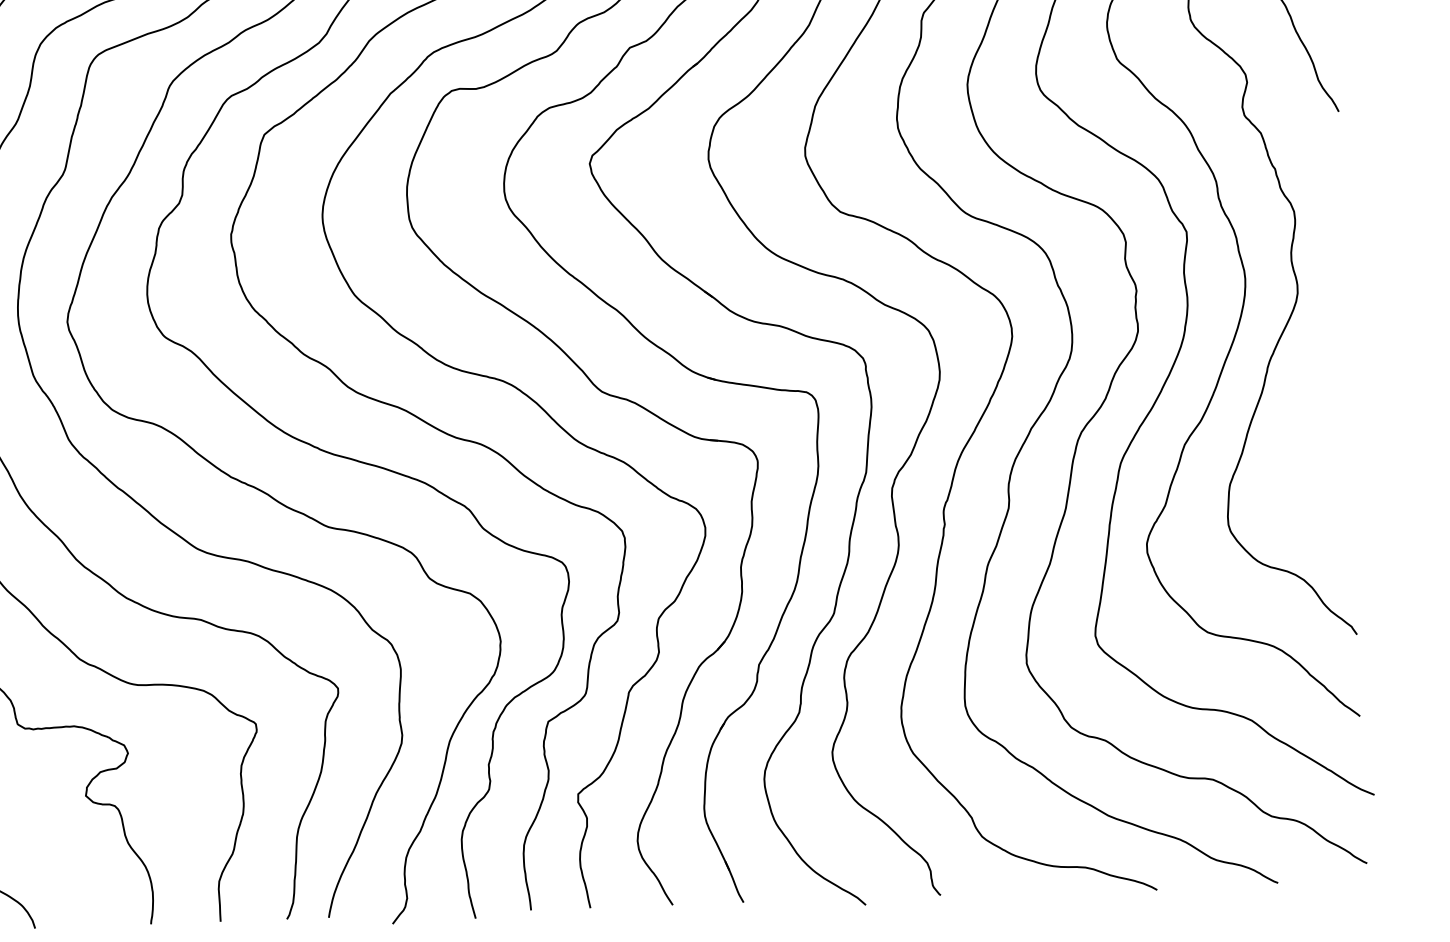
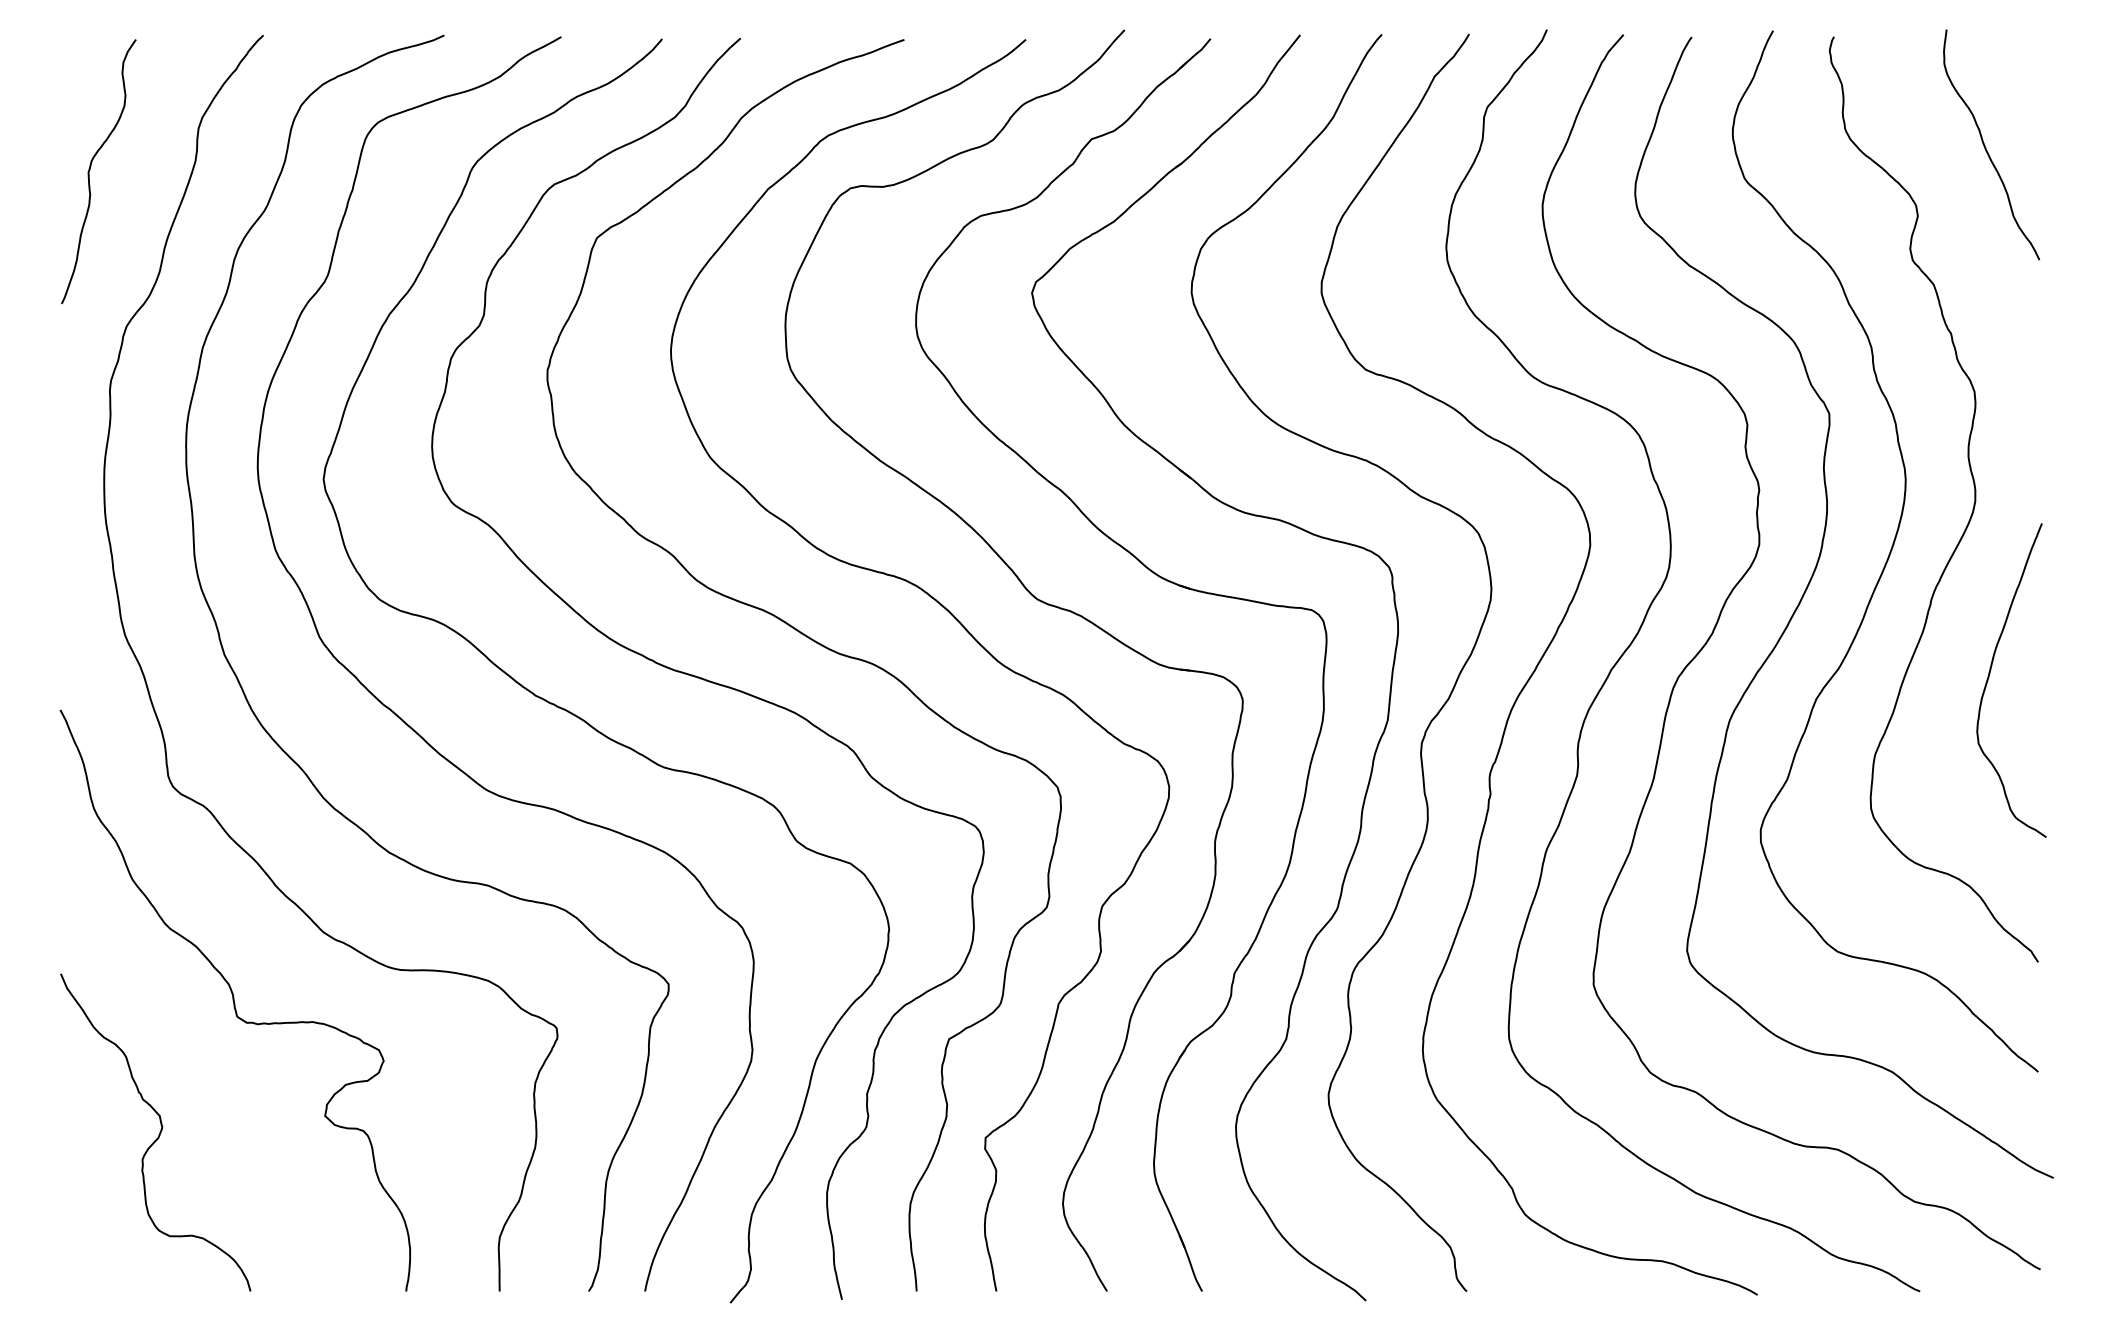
curve: (1313, 421) -> (1990, 674), added

